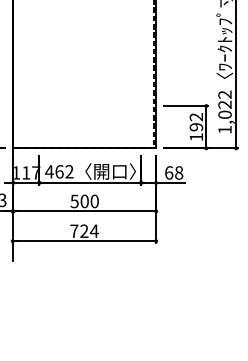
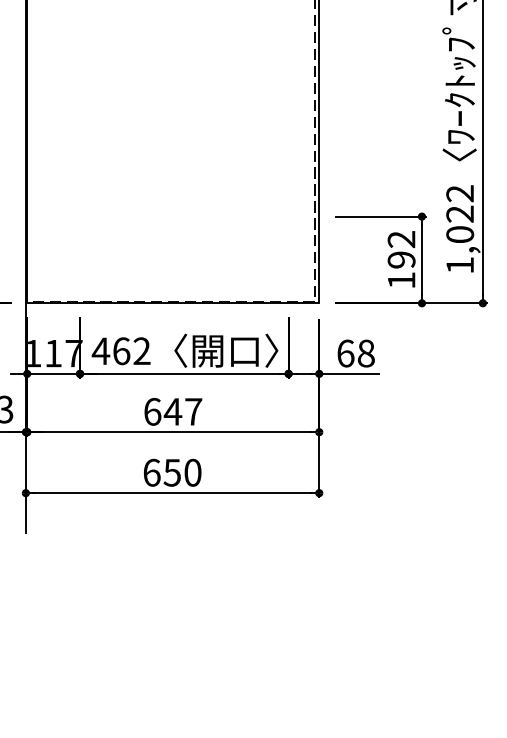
text: (84, 201) -> (172, 411), 500 -> 647
text: (84, 231) -> (172, 473), 724 -> 650

